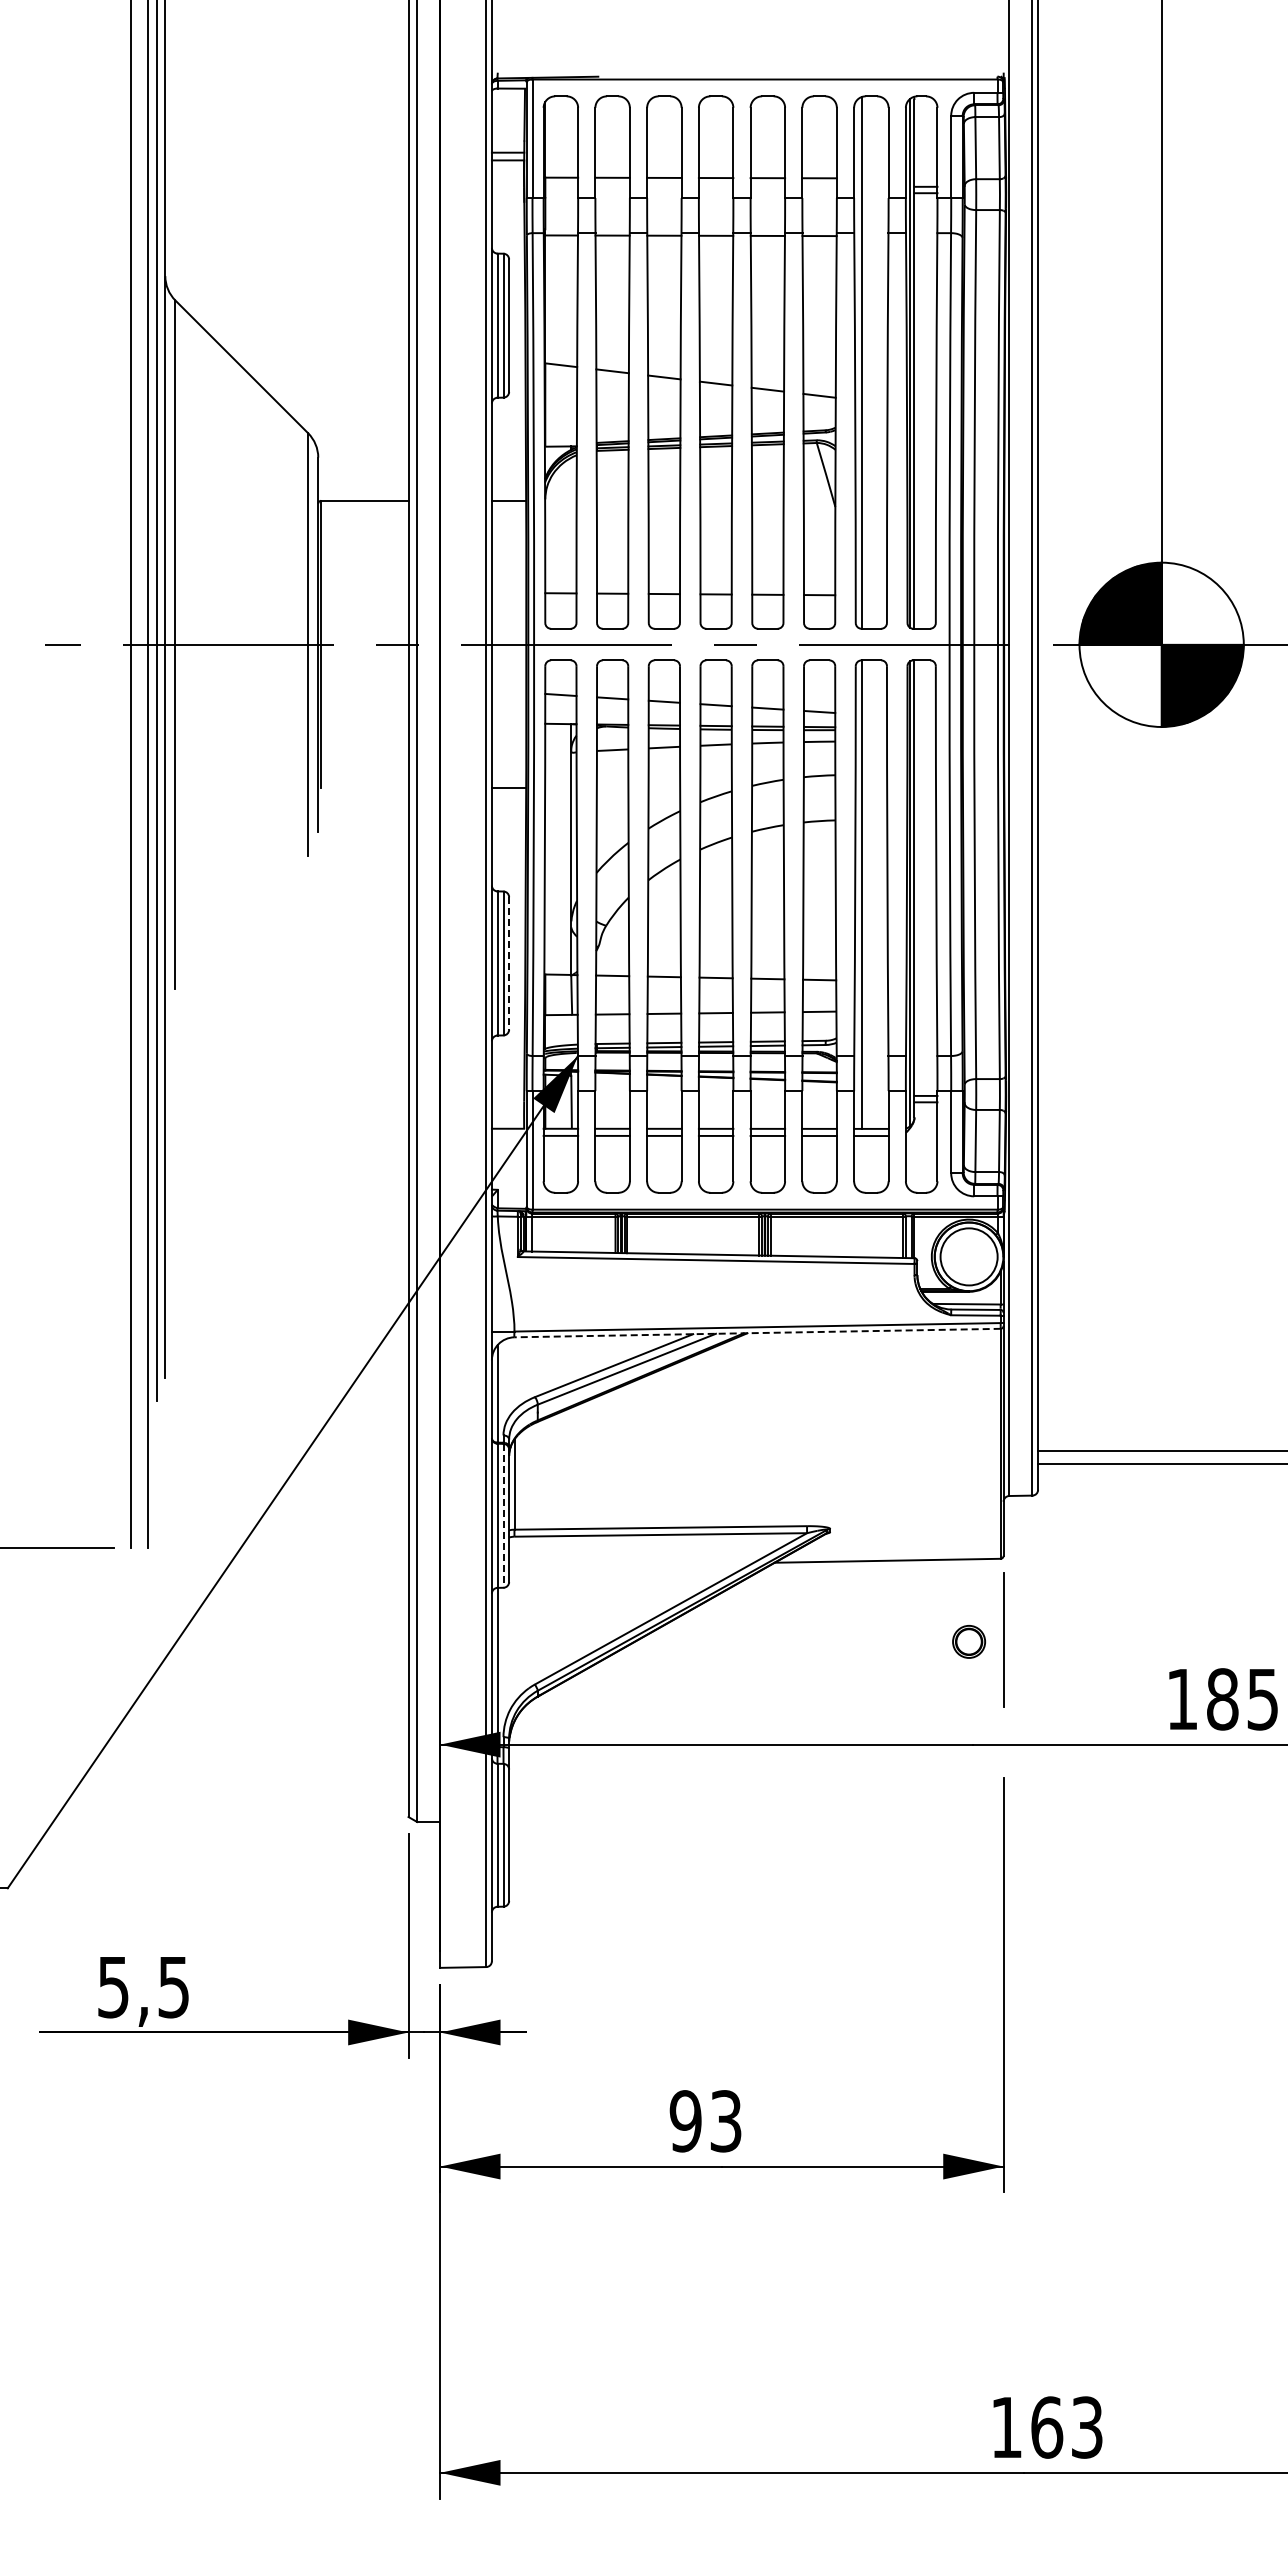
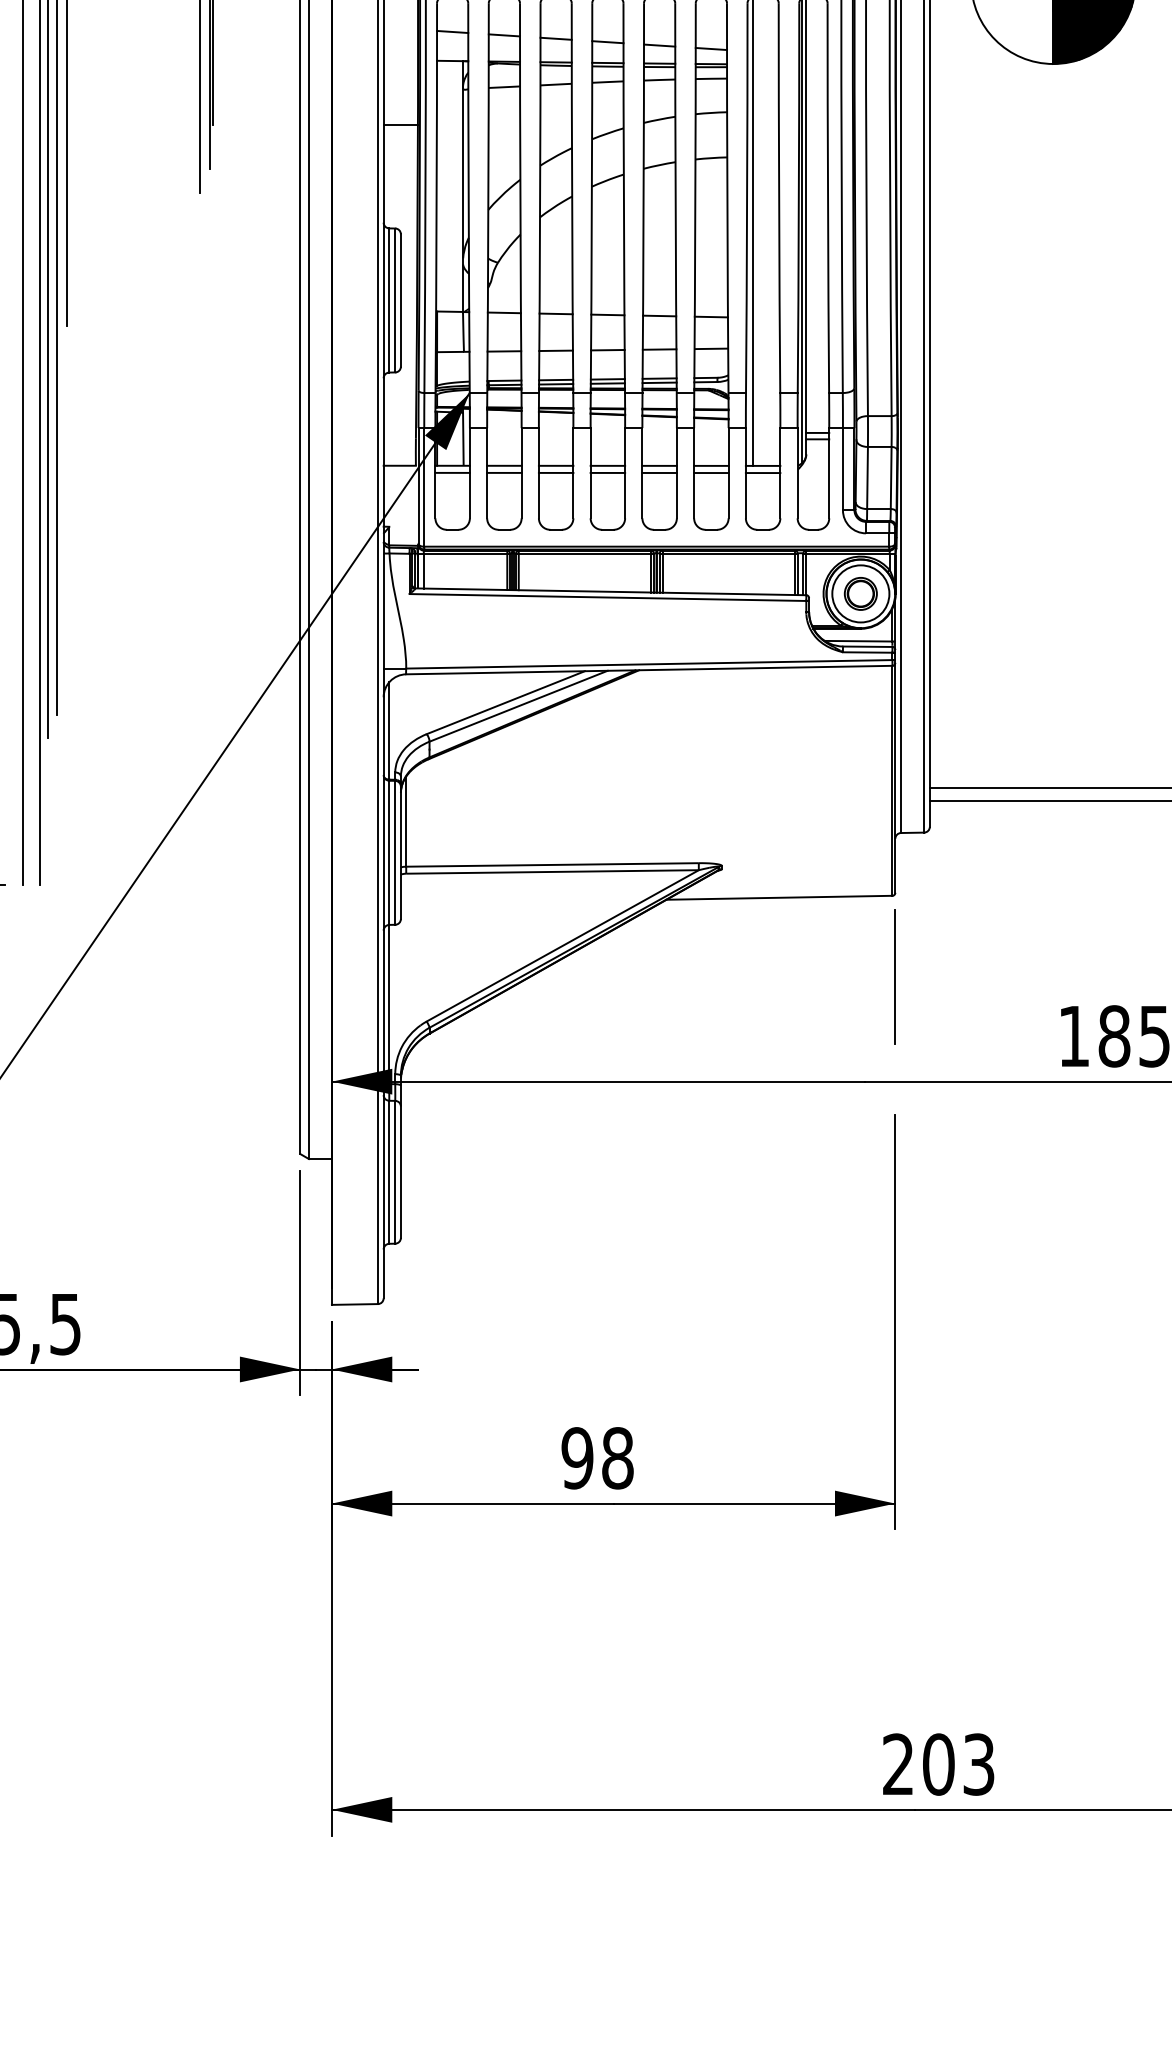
line: (509, 963) -> (401, 300), dashed -> solid
line: (757, 1333) -> (649, 670), dashed -> solid
line: (503, 1515) -> (395, 852), dashed -> solid
part: (969, 1641) -> (861, 593), moved
text: (725, 2121) -> (617, 1458), 93 -> 98
text: (1027, 2427) -> (919, 1764), 163 -> 203

